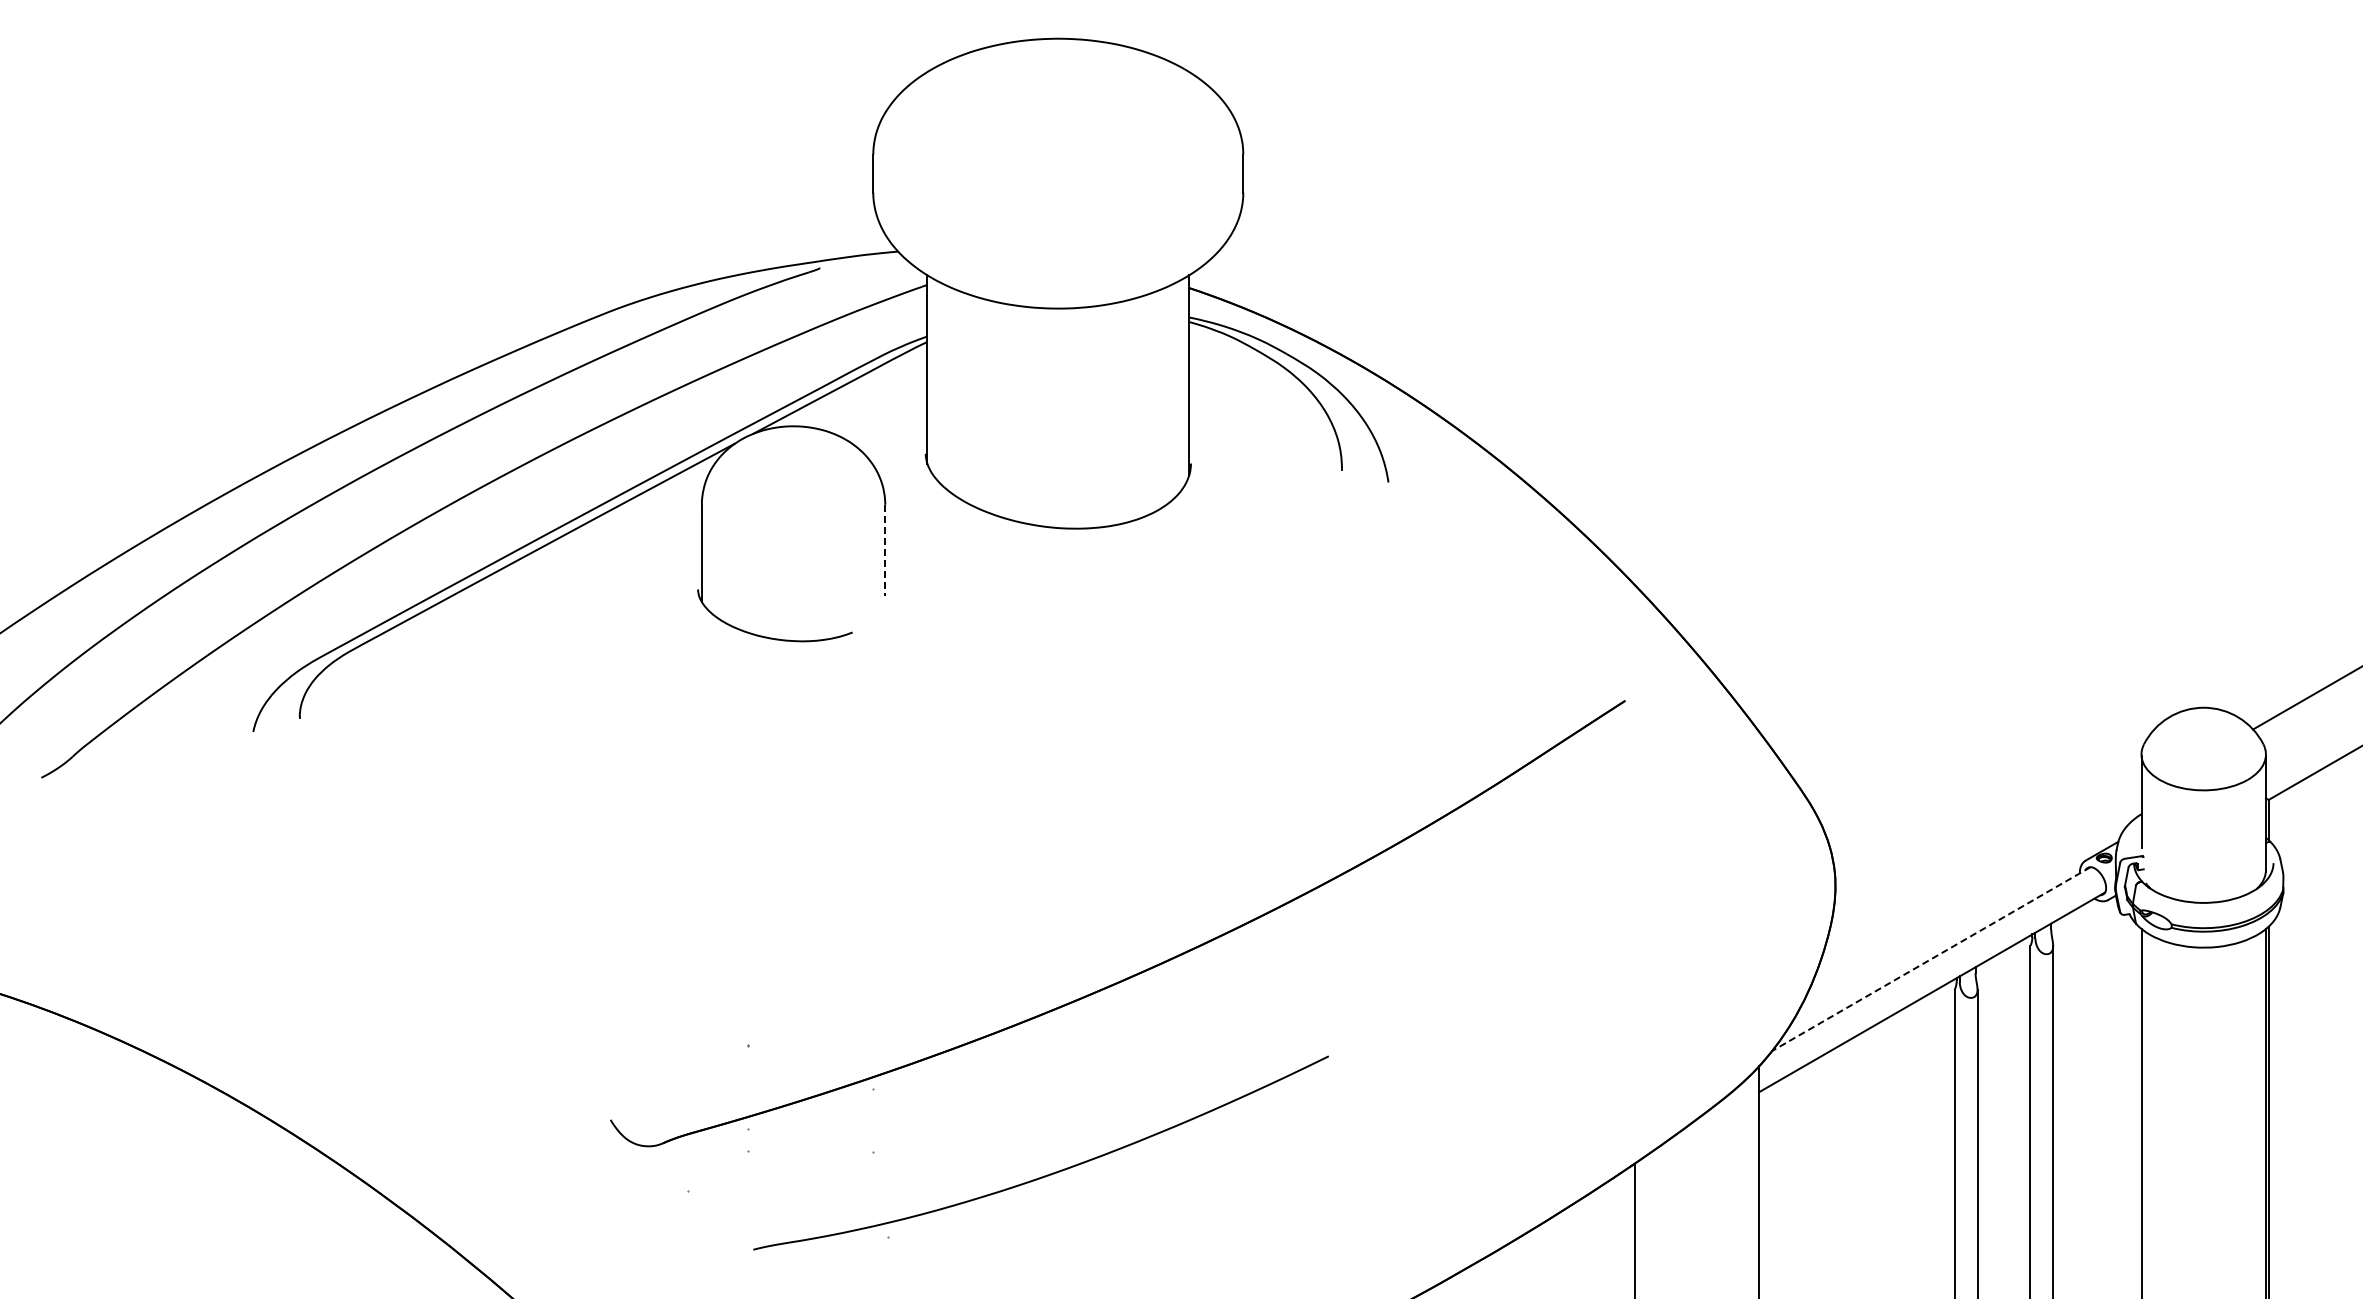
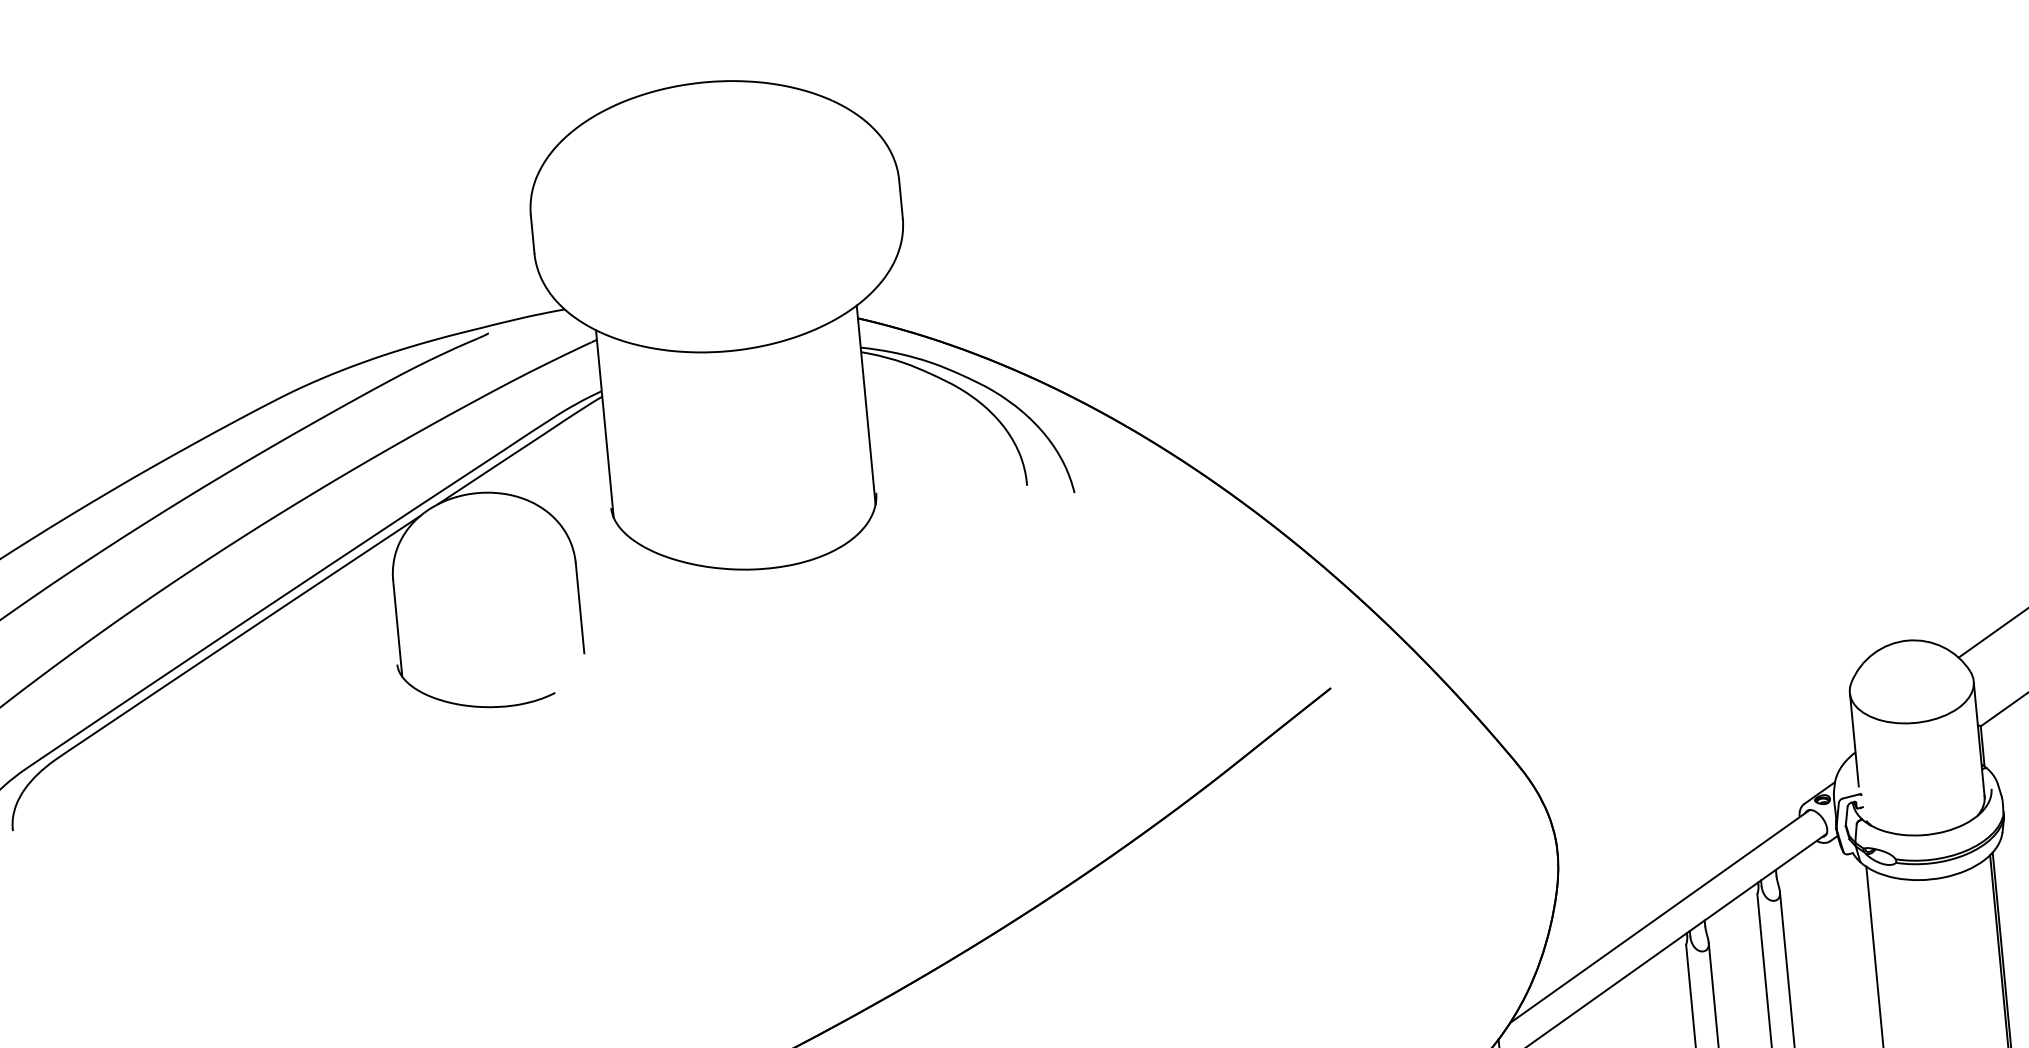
line: (885, 550) -> (580, 608), dashed -> solid
line: (1931, 959) -> (1660, 916), dashed -> solid

